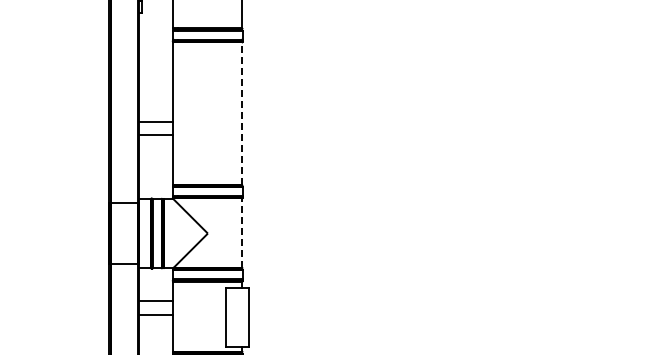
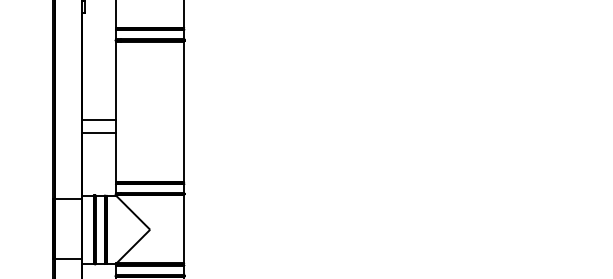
line: (242, 113) -> (184, 111), dashed -> solid
line: (242, 233) -> (184, 229), dashed -> solid

